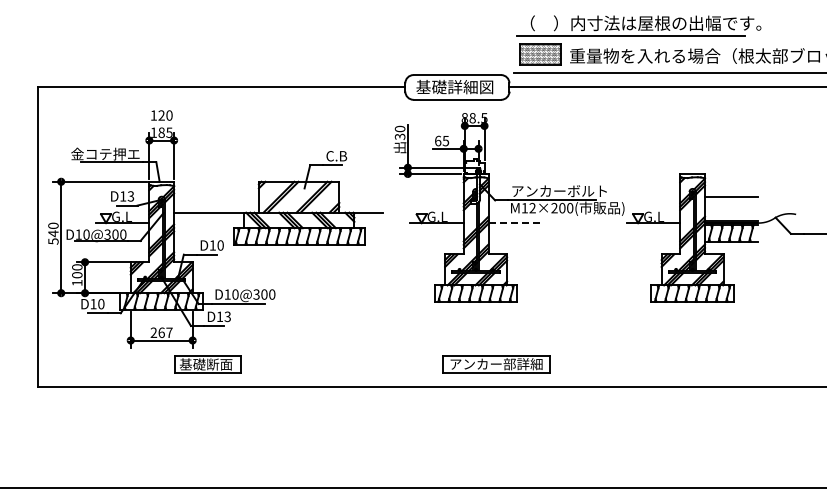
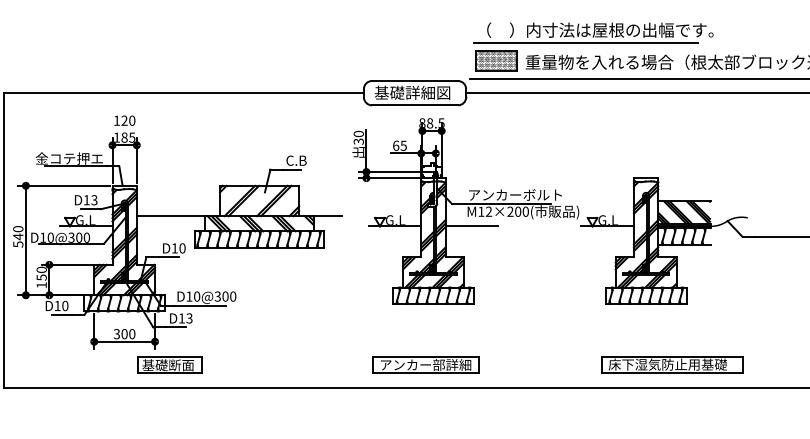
hatch: (731, 209) -> (684, 213), added
line: (515, 223) -> (472, 226), dashed -> solid
text: (77, 275) -> (41, 277), 100 -> 150
text: (161, 332) -> (124, 333), 267 -> 300
part: (496, 364) -> (425, 365), moved
part: (719, 364) -> (672, 365), added

